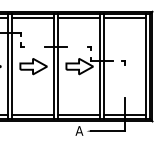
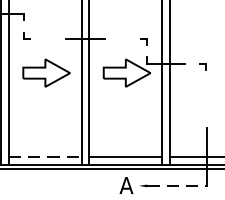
line: (33, 114) -> (46, 156), solid -> dashed
line: (108, 131) -> (177, 186), solid -> dashed

